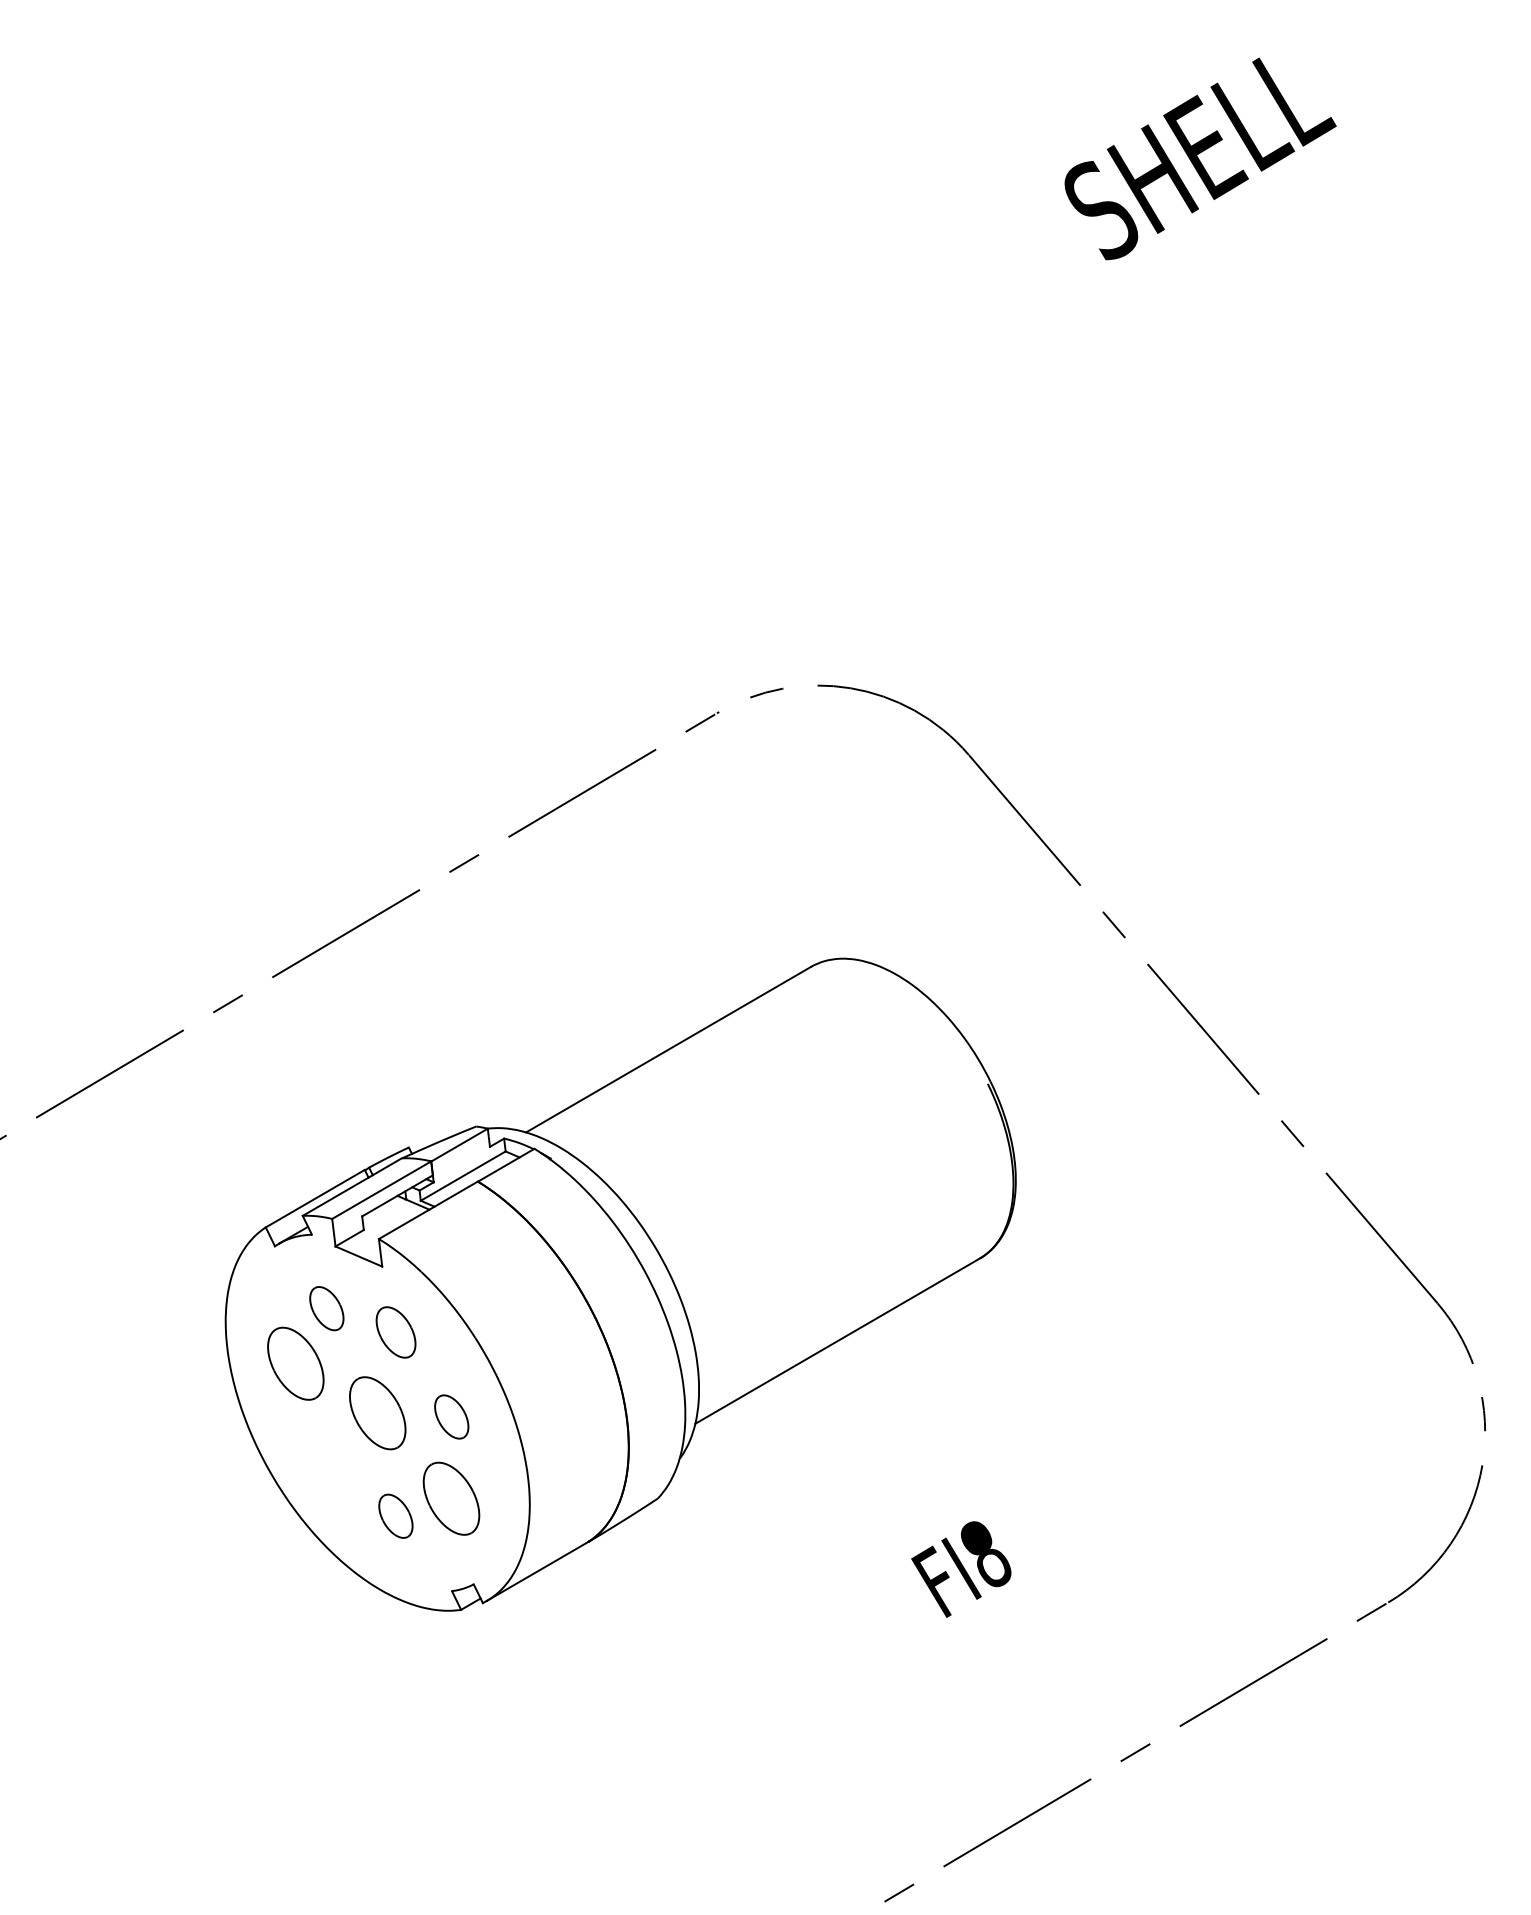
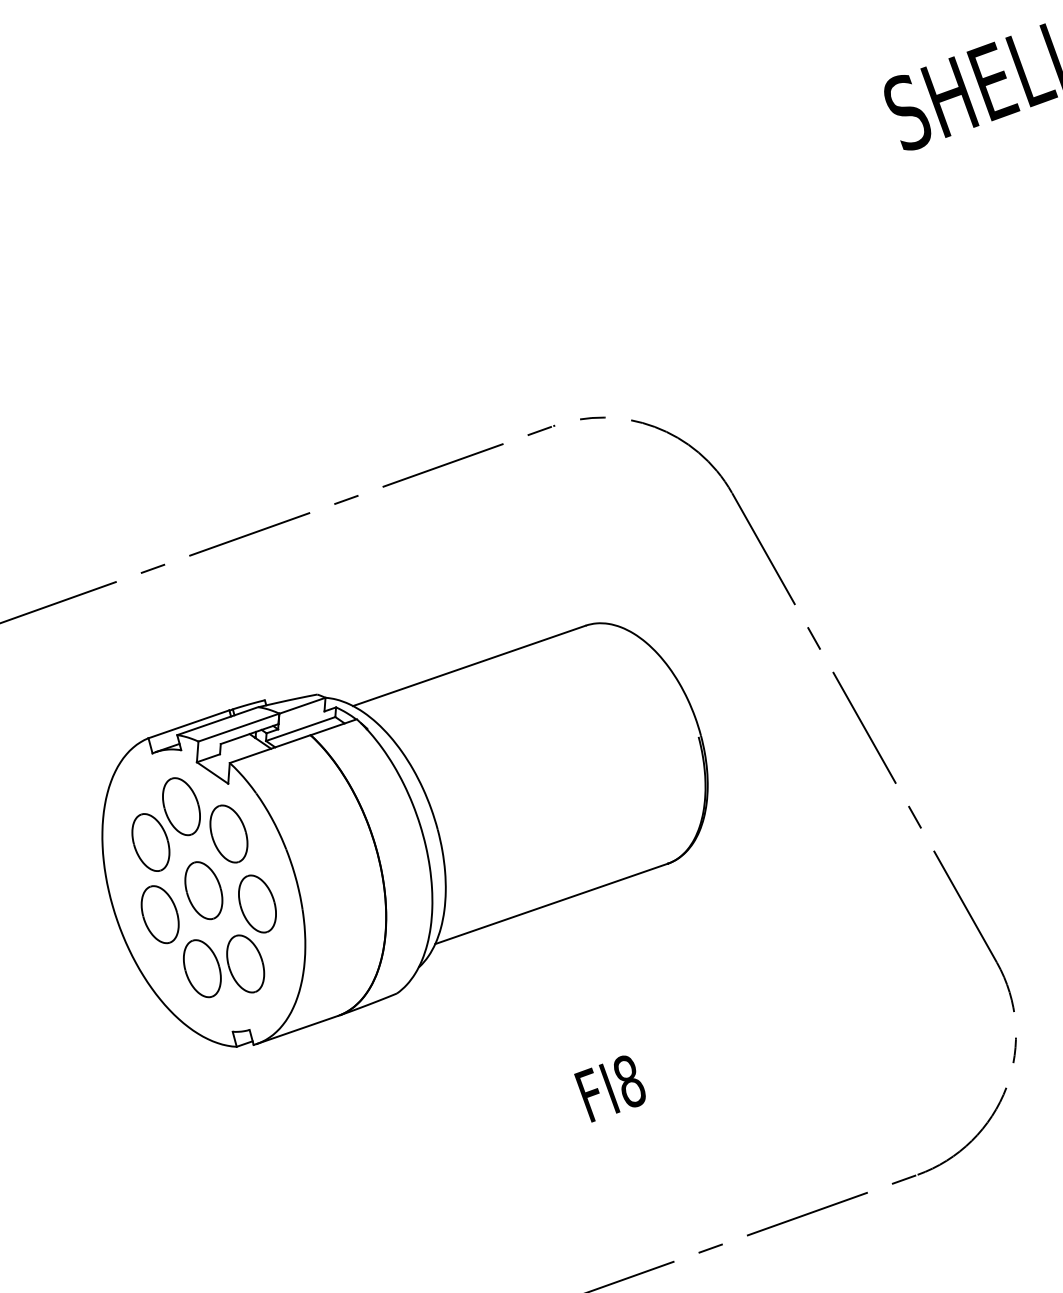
part: (326, 1308) -> (181, 806), size x1.67
part: (395, 1332) -> (228, 833), size x1.43
part: (451, 1416) -> (257, 903), size x1.67
part: (326, 1455) -> (160, 914), added
part: (395, 1516) -> (202, 968), size x1.67

